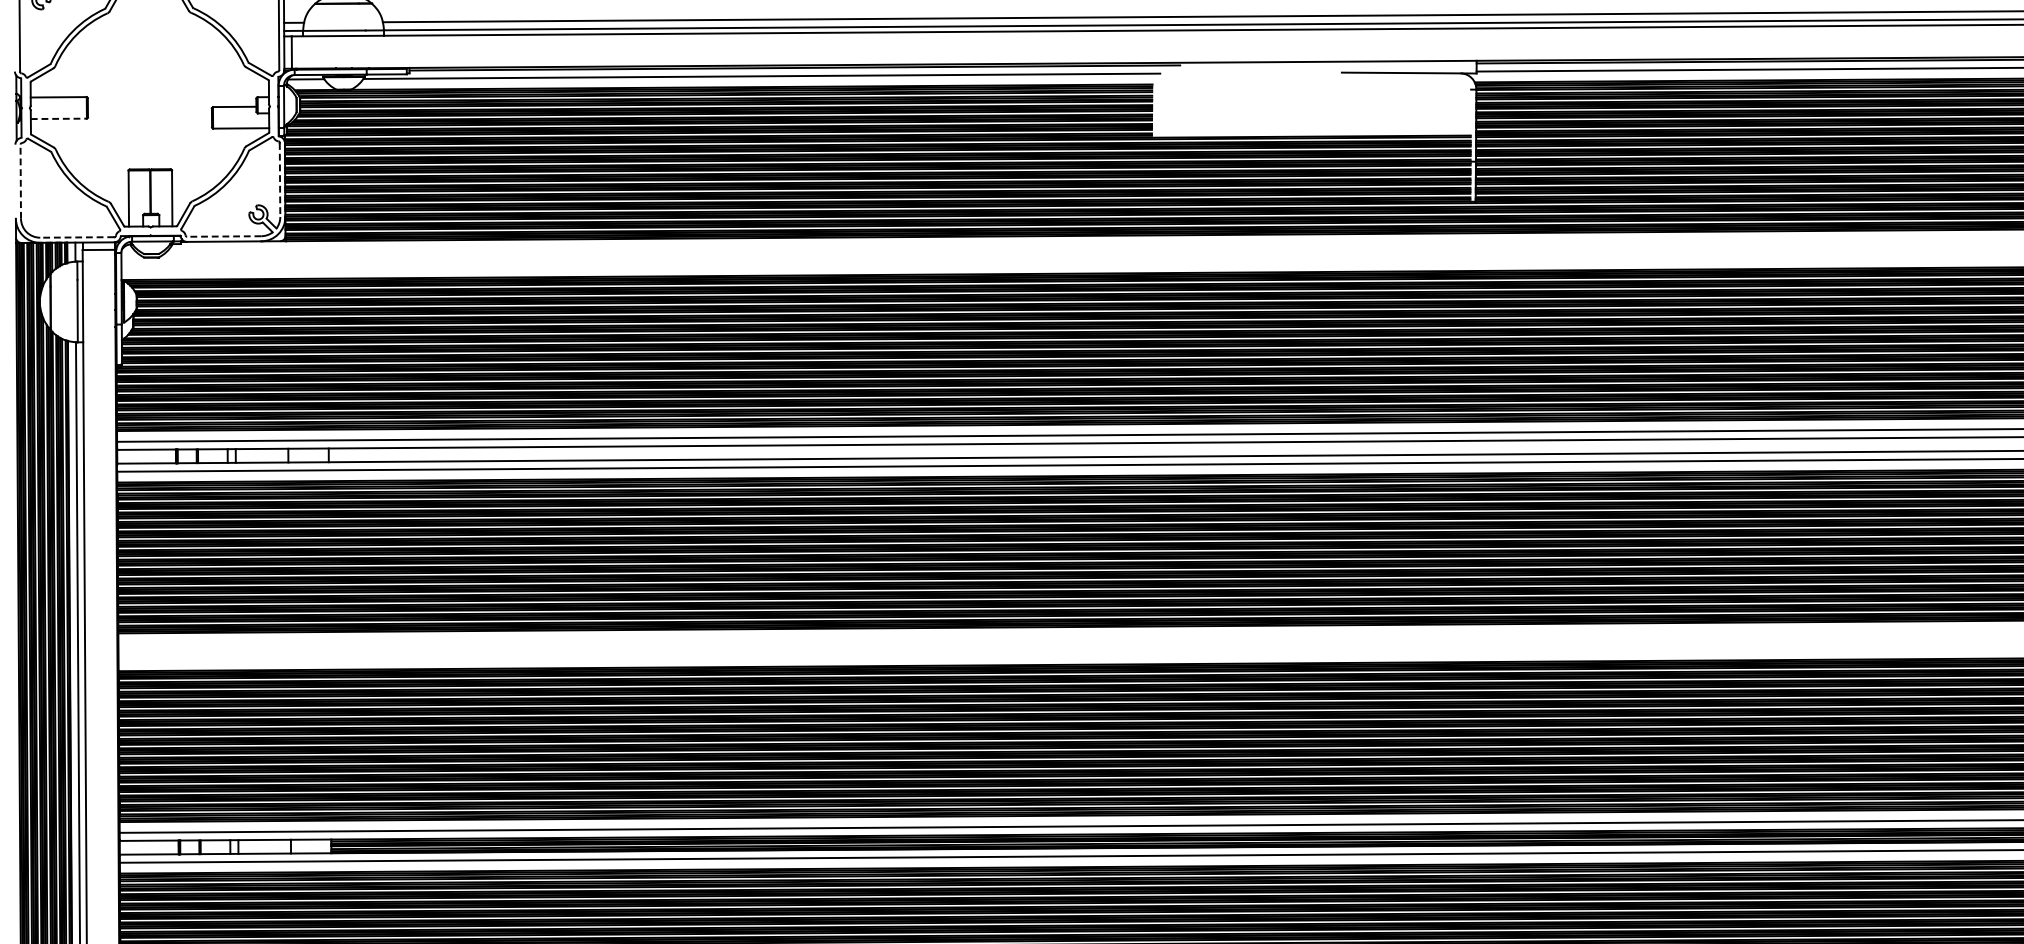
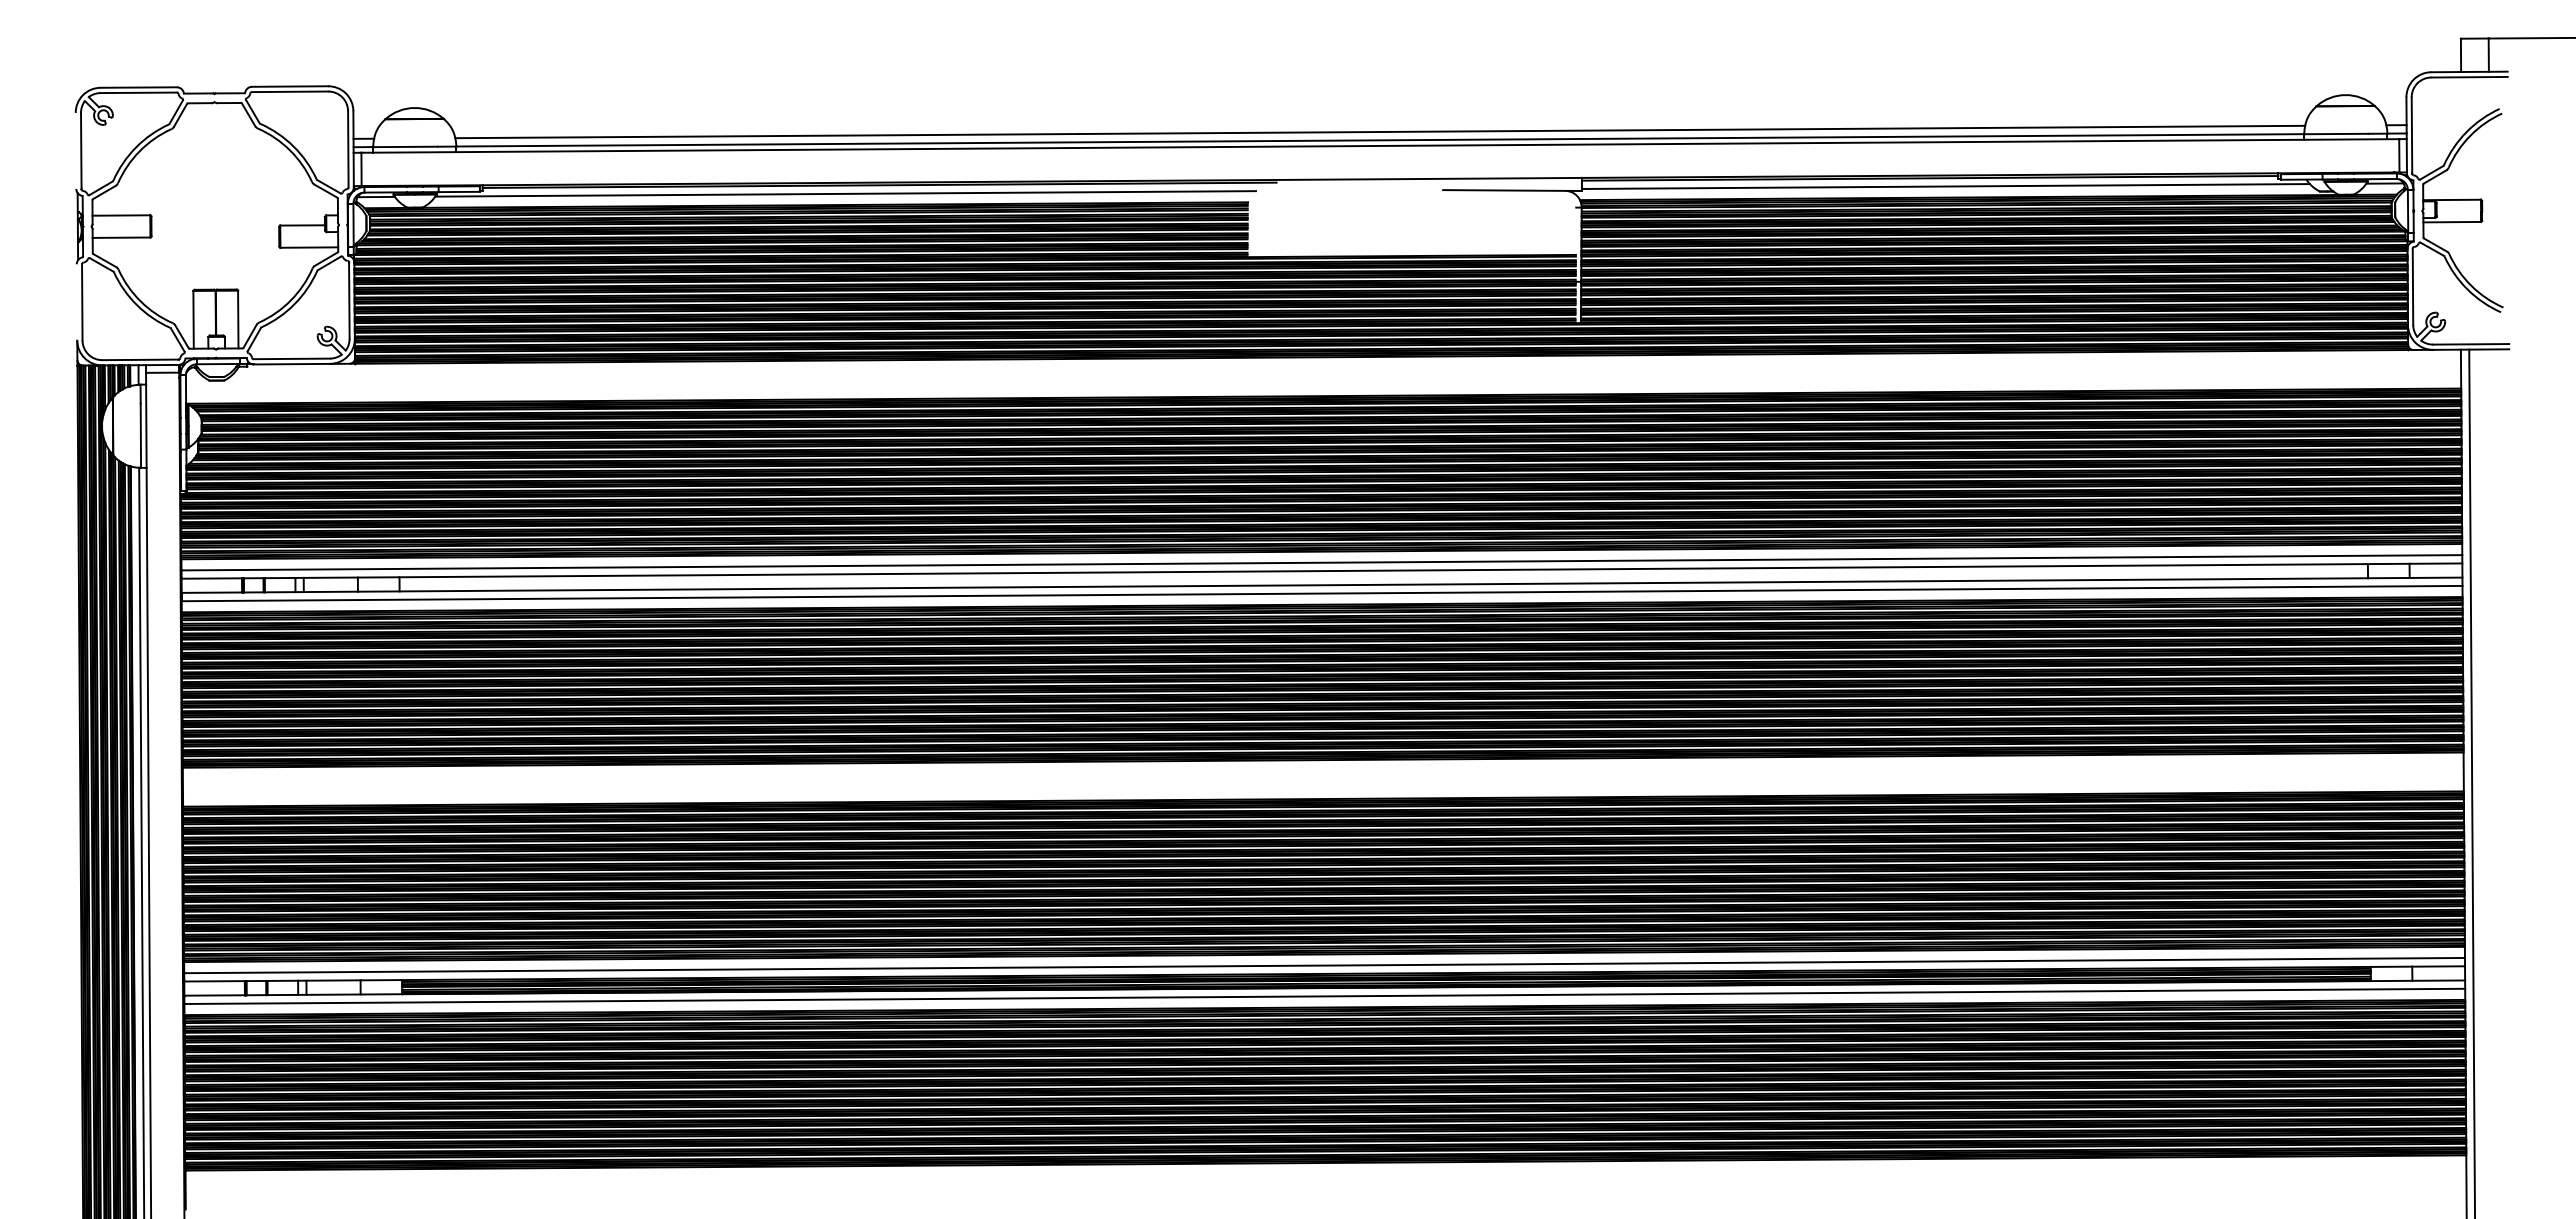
line: (58, 118) -> (121, 237), dashed -> solid
line: (20, 180) -> (82, 301), dashed -> solid
line: (280, 180) -> (349, 301), dashed -> solid
line: (223, 236) -> (291, 358), dashed -> solid
line: (76, 237) -> (139, 359), dashed -> solid

